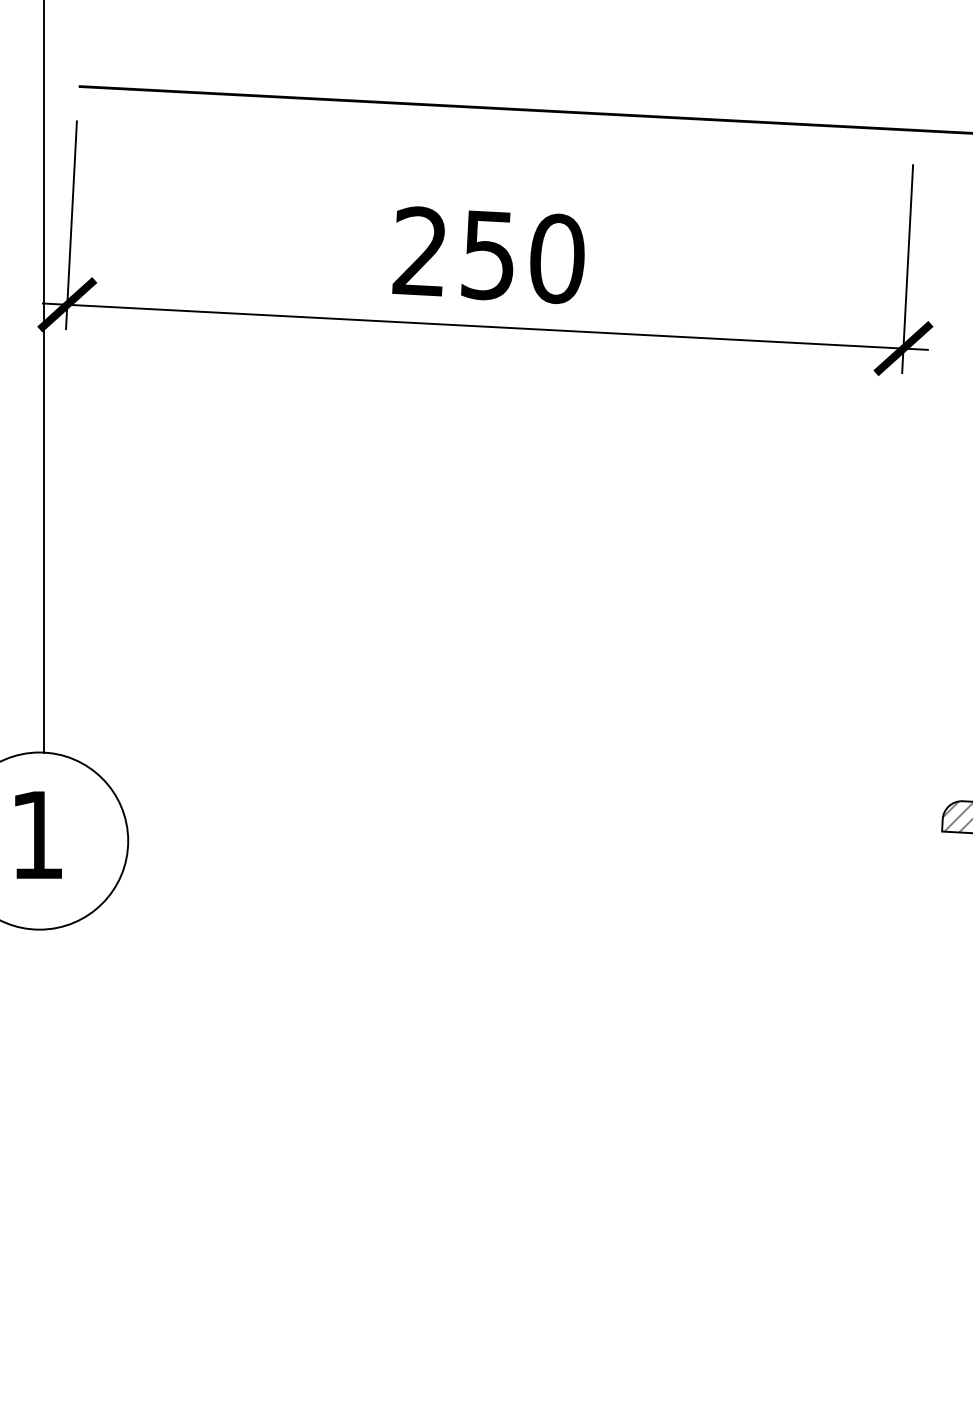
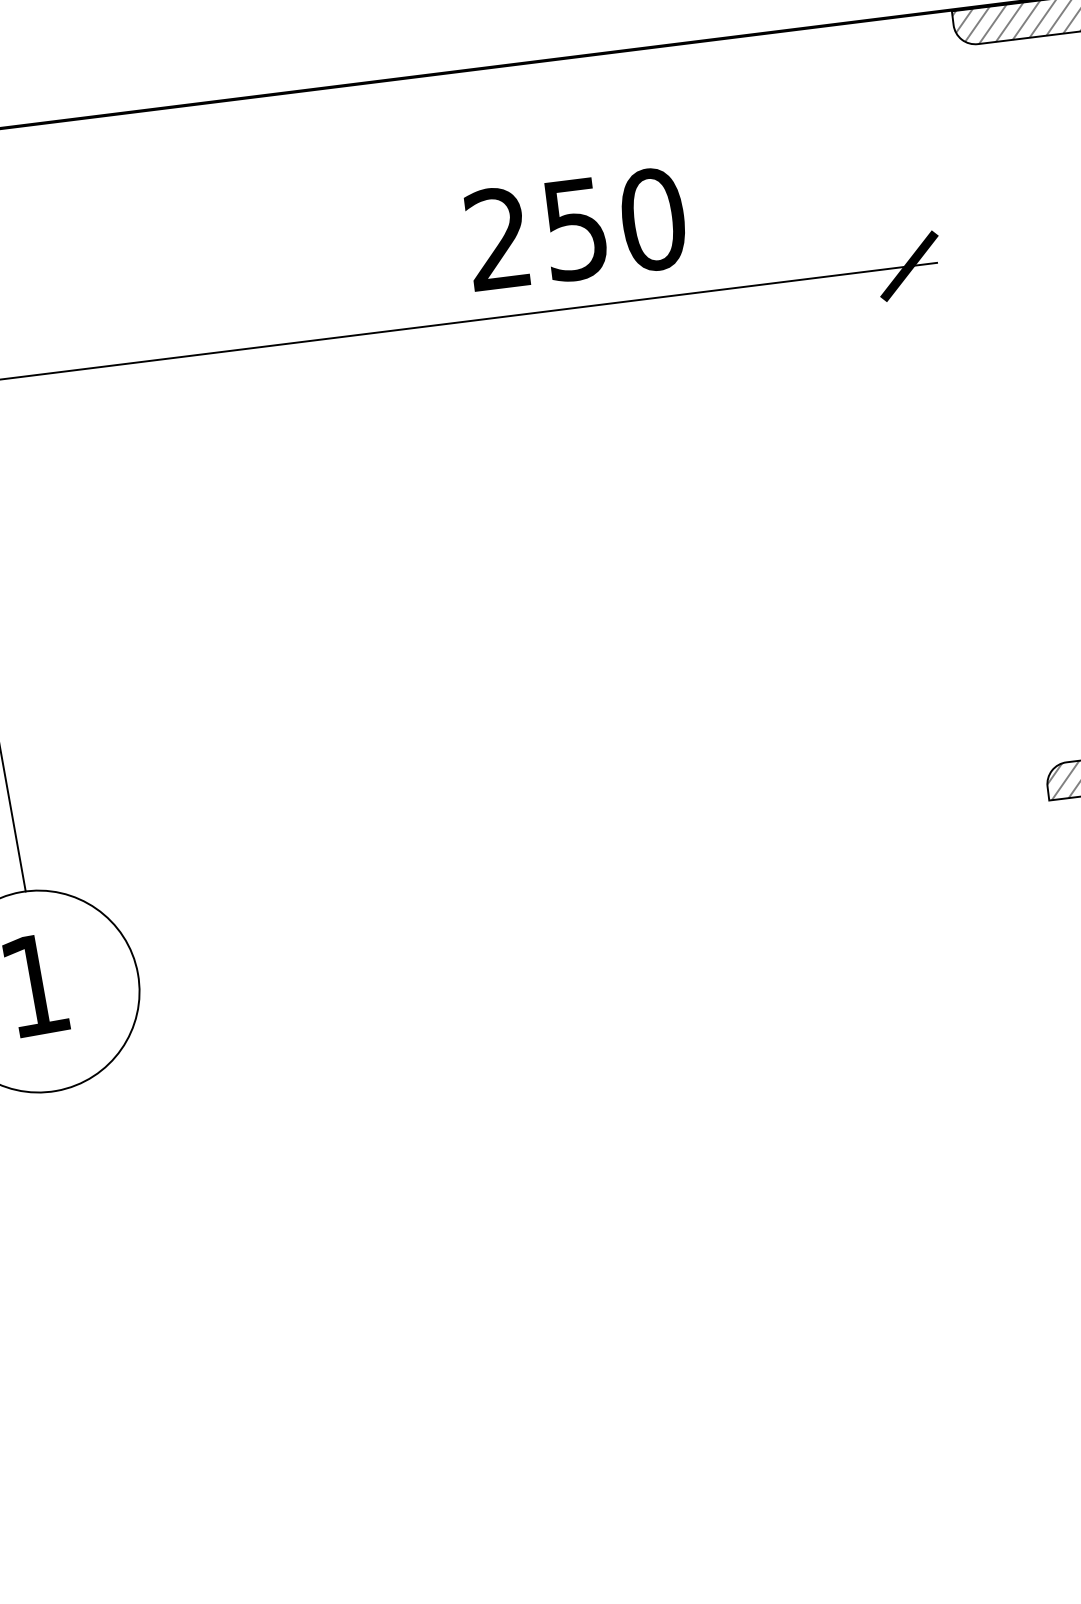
text: (488, 254) -> (575, 228), moved
line: (907, 268) -> (897, 175), removed

